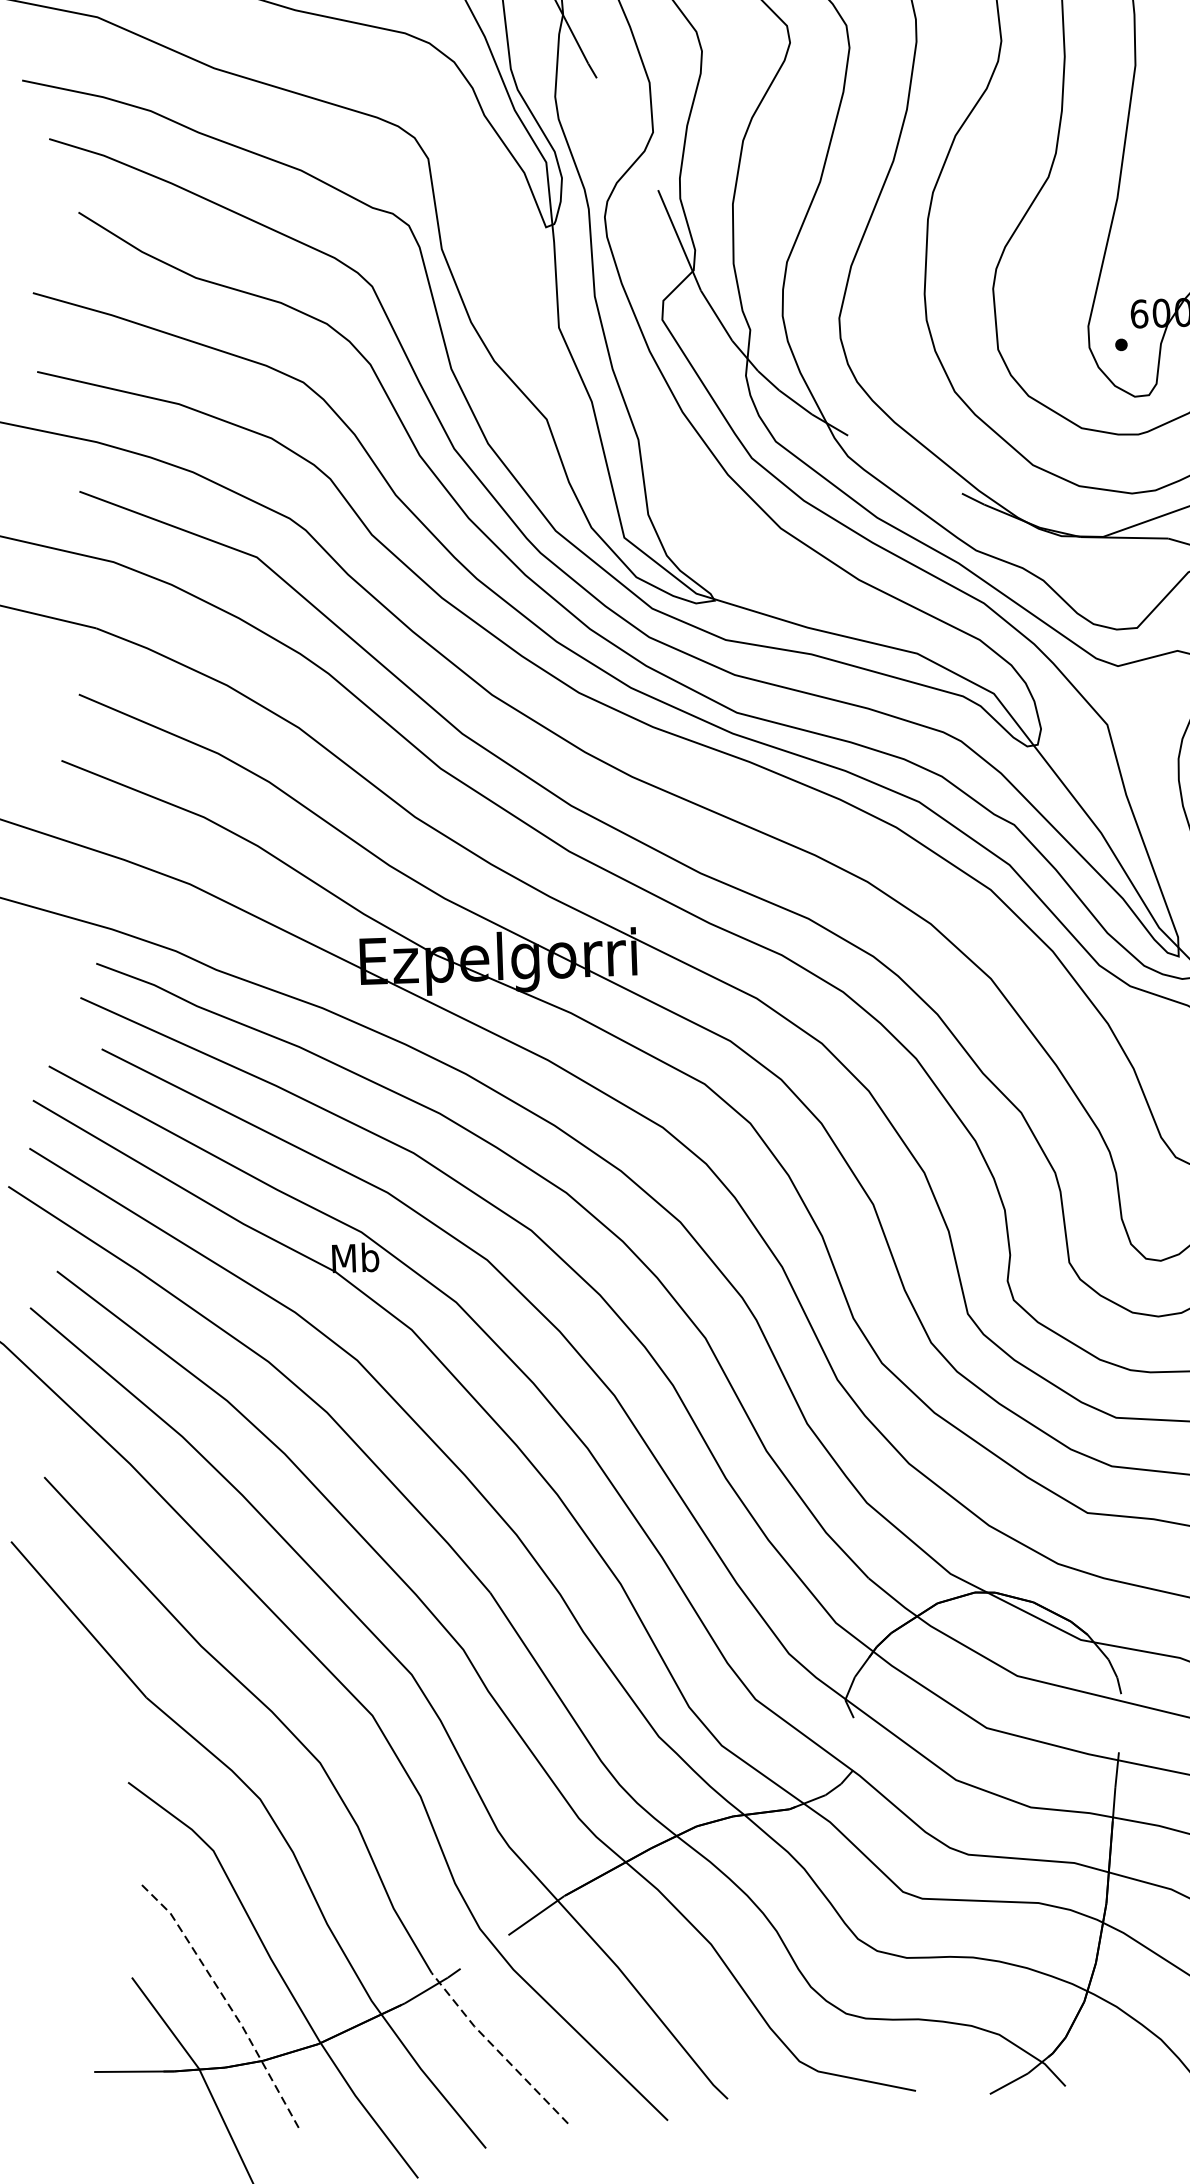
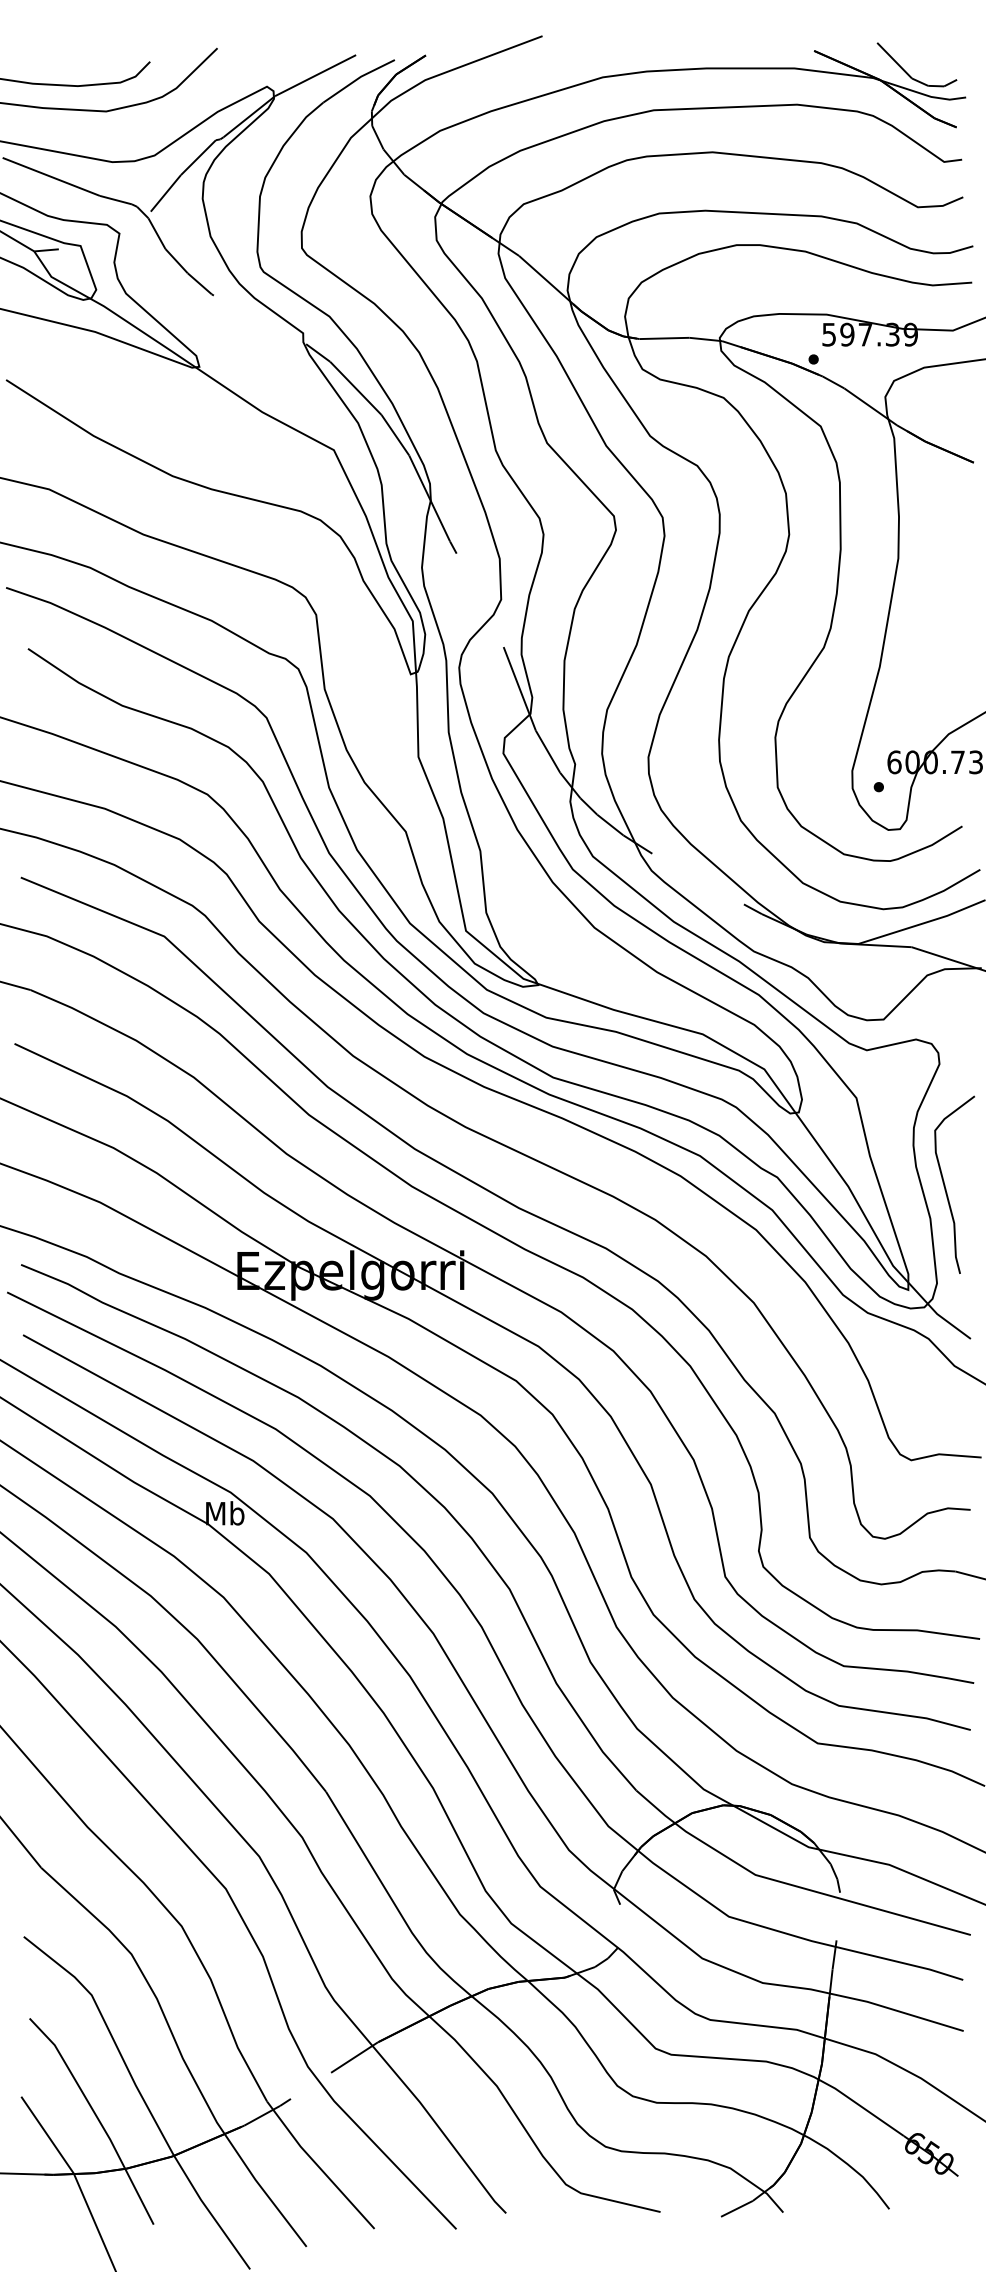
line: (225, 1999) -> (97, 2117), dashed -> solid
line: (495, 2048) -> (317, 2165), dashed -> solid

